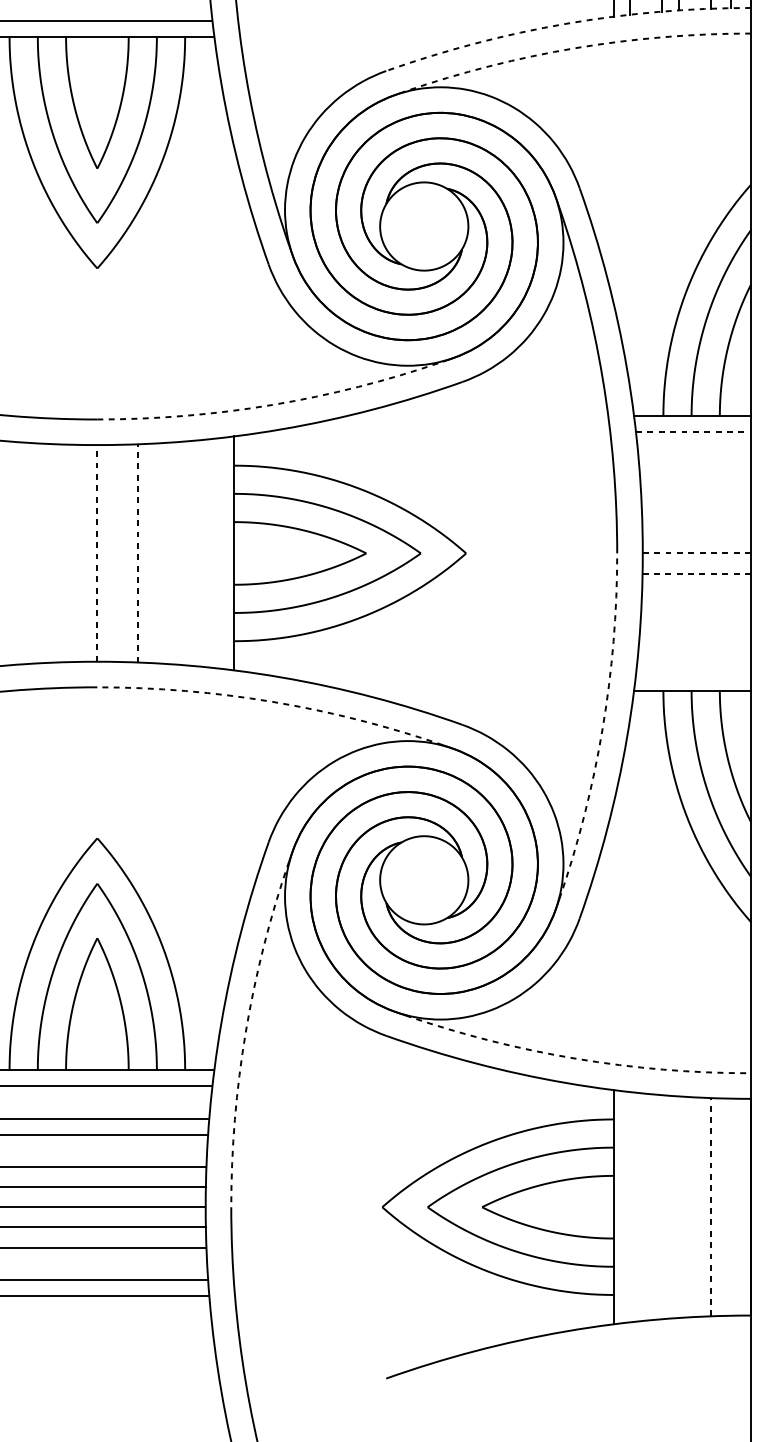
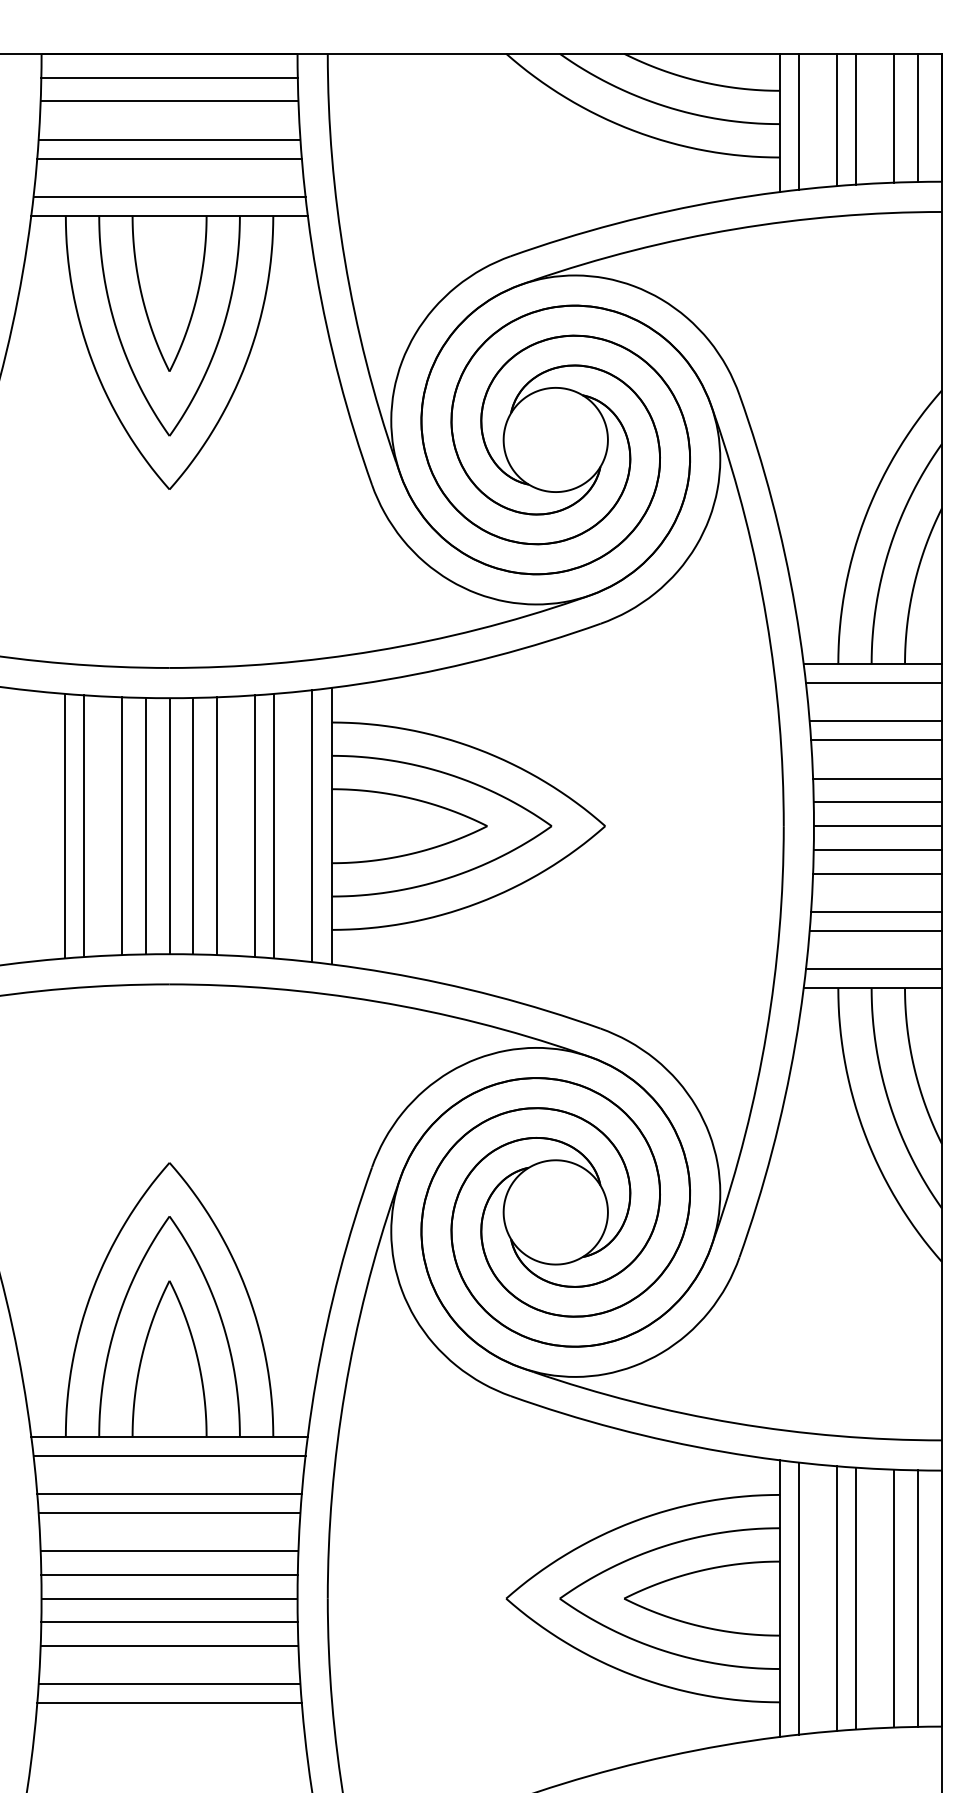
arc: (566, 23) -> (723, 200), dashed -> solid
arc: (575, 48) -> (734, 229), dashed -> solid
arc: (272, 404) -> (376, 650), dashed -> solid
line: (694, 432) -> (874, 683), dashed -> solid
line: (694, 464) -> (875, 721), added
line: (695, 480) -> (876, 740), added
line: (696, 513) -> (877, 778), added
line: (696, 533) -> (877, 802), added
line: (8, 552) -> (64, 825), added
line: (186, 552) -> (274, 825), added
line: (24, 553) -> (83, 826), added
line: (56, 553) -> (121, 826), added
line: (76, 553) -> (145, 826), added
line: (97, 553) -> (169, 826), dashed -> solid
line: (117, 553) -> (193, 826), added
line: (137, 553) -> (217, 826), dashed -> solid
line: (170, 553) -> (255, 826), added
line: (218, 553) -> (312, 826), added
line: (696, 553) -> (877, 826), dashed -> solid
line: (697, 573) -> (878, 850), dashed -> solid
line: (696, 593) -> (877, 873), added
line: (695, 625) -> (876, 911), added
line: (694, 642) -> (875, 931), added
line: (693, 674) -> (873, 969), added
arc: (272, 701) -> (376, 1001), dashed -> solid
arc: (602, 728) -> (766, 1033), dashed -> solid
arc: (245, 1031) -> (344, 1391), dashed -> solid
arc: (575, 1058) -> (734, 1423), dashed -> solid
line: (630, 1207) -> (799, 1598), added
line: (662, 1207) -> (837, 1598), added
line: (678, 1207) -> (856, 1598), added
line: (710, 1207) -> (894, 1598), dashed -> solid
line: (731, 1207) -> (918, 1598), added

